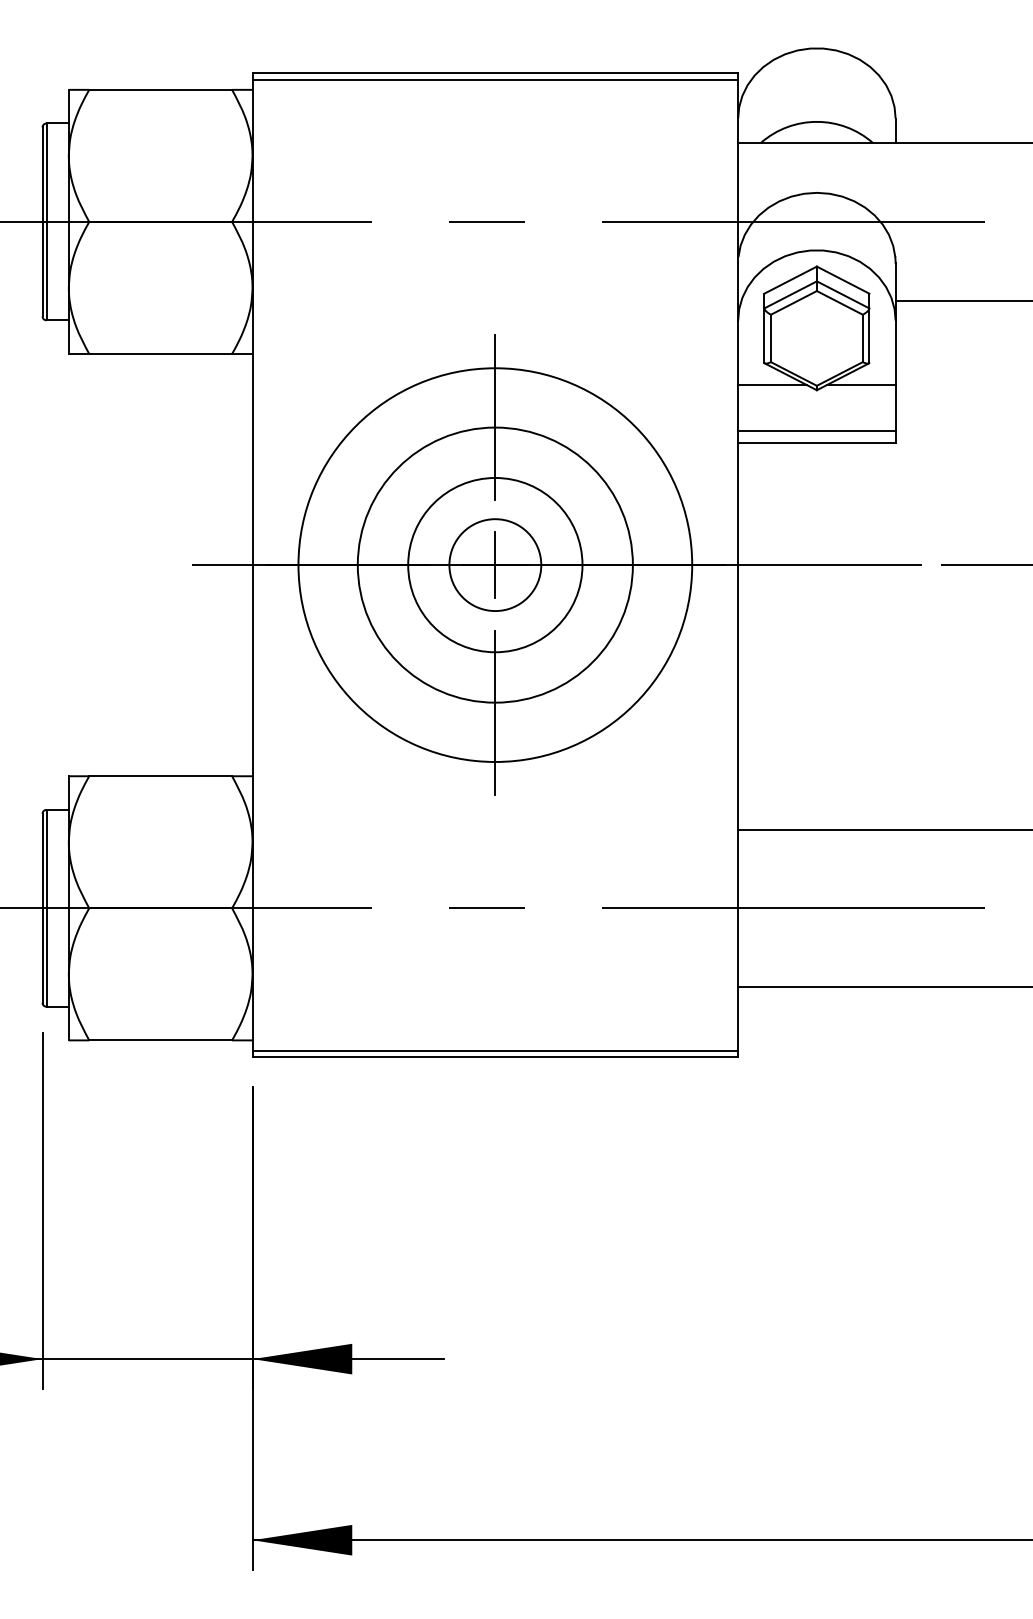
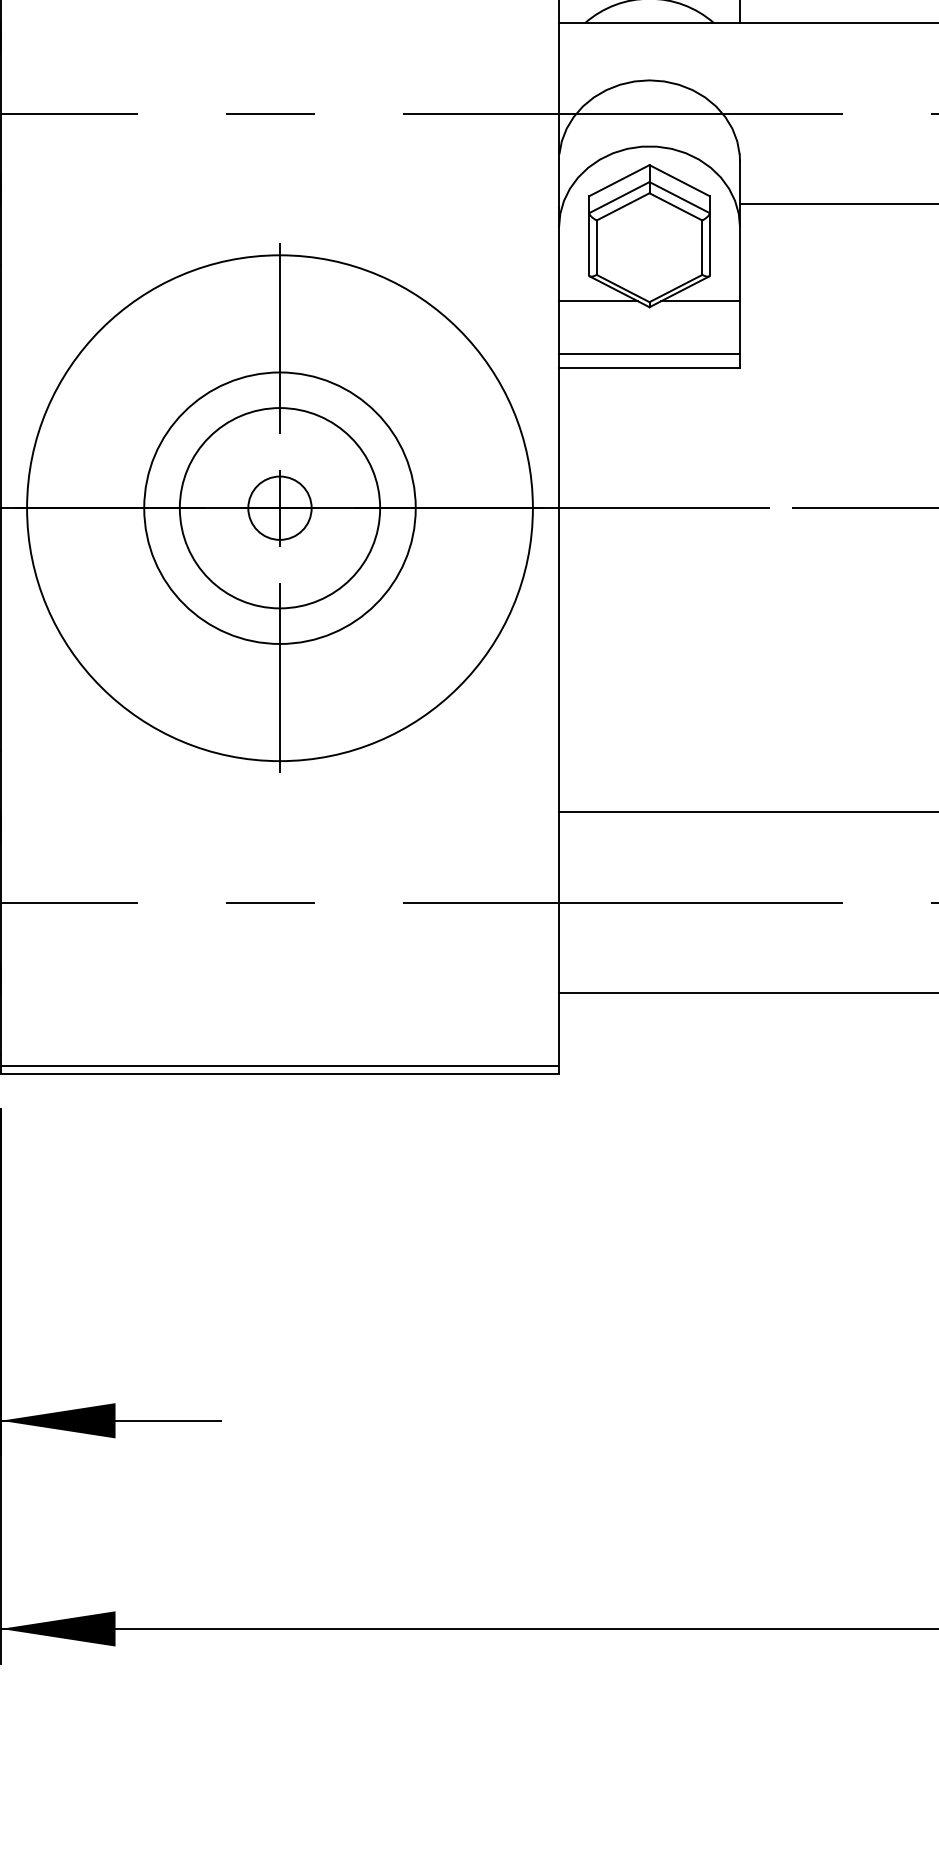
circle: (494, 564) -> (279, 507), size x1.6
circle: (495, 564) -> (280, 507), size x0.6
circle: (495, 565) -> (280, 508), size x0.6

